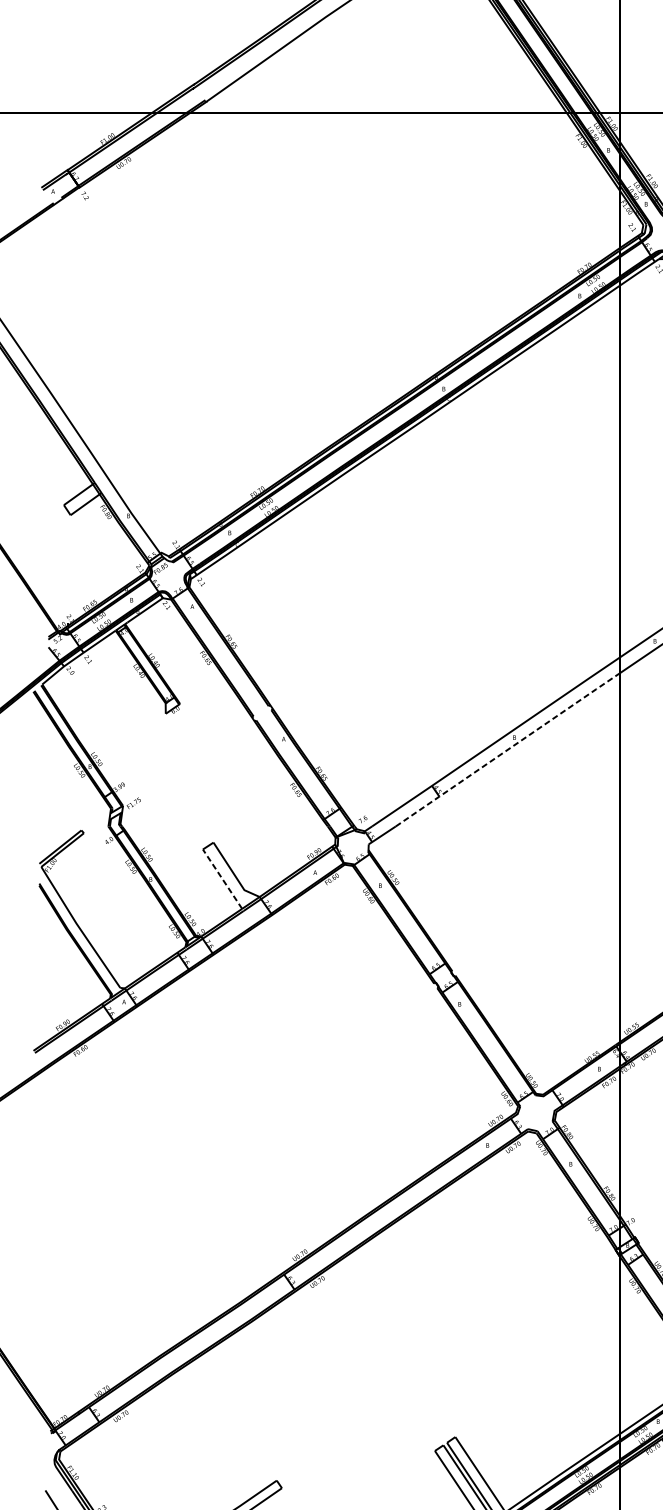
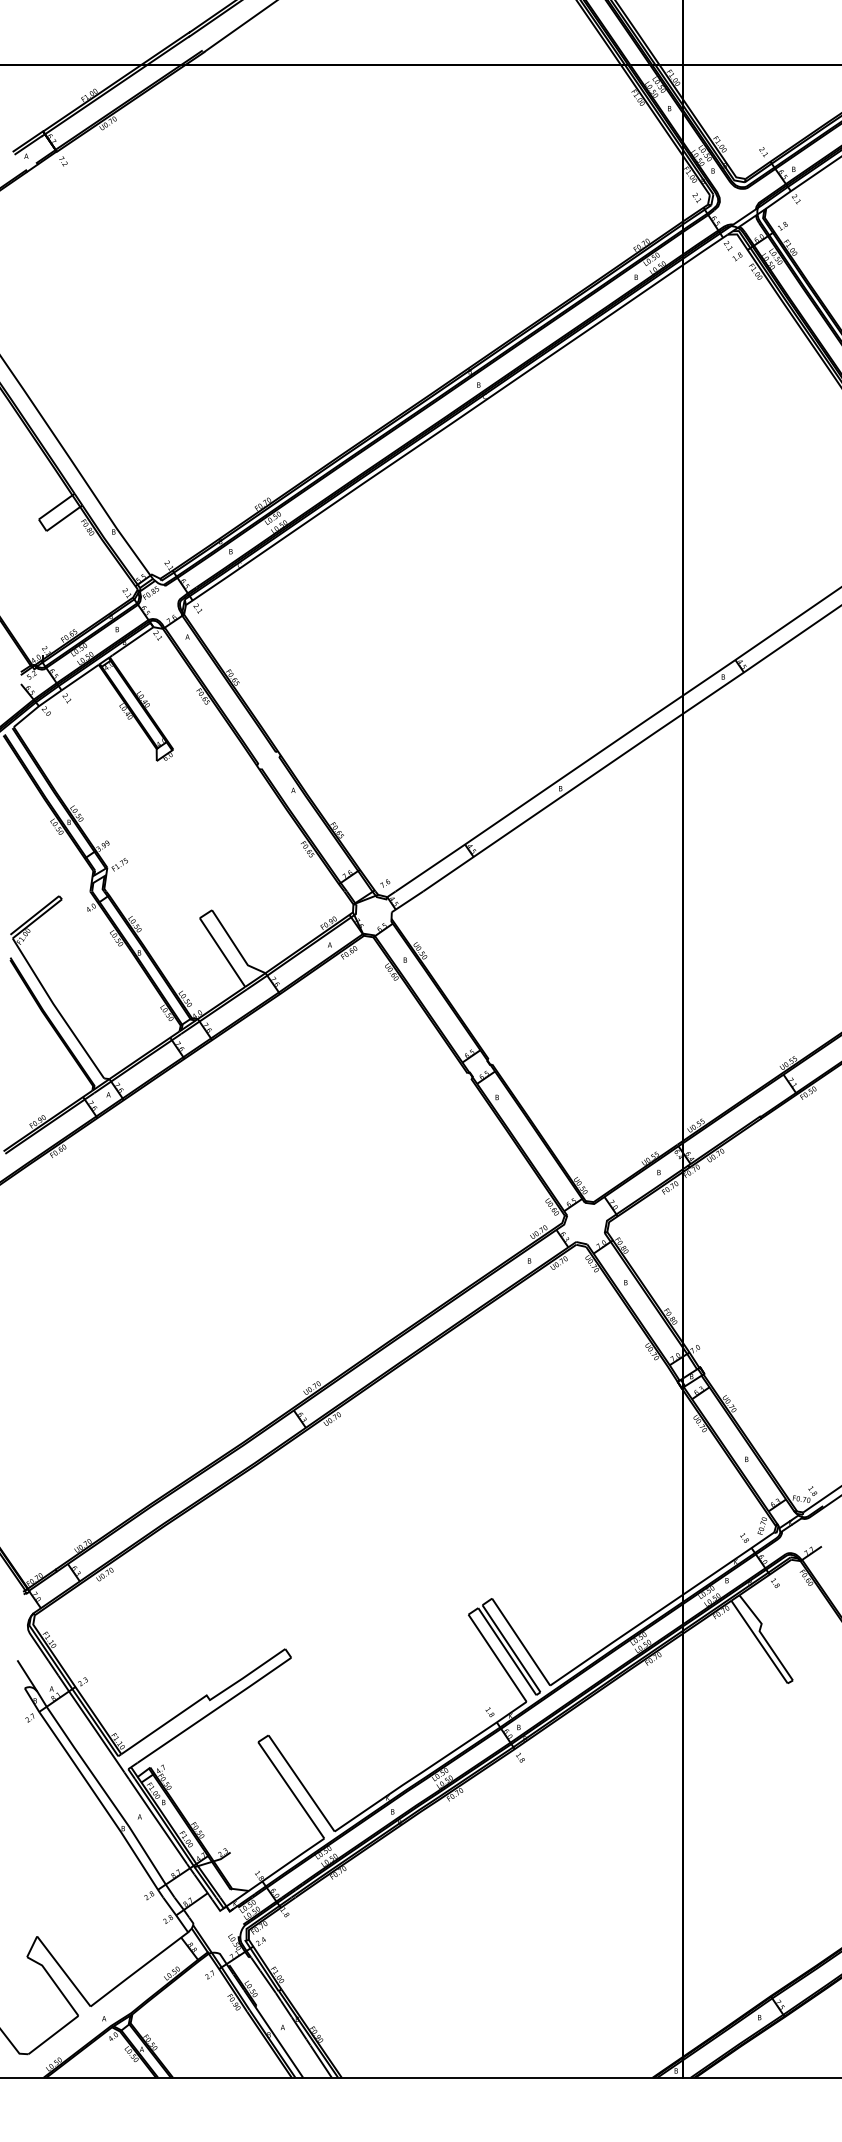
line: (507, 749) -> (552, 802), dashed -> solid
line: (222, 879) -> (222, 952), dashed -> solid

